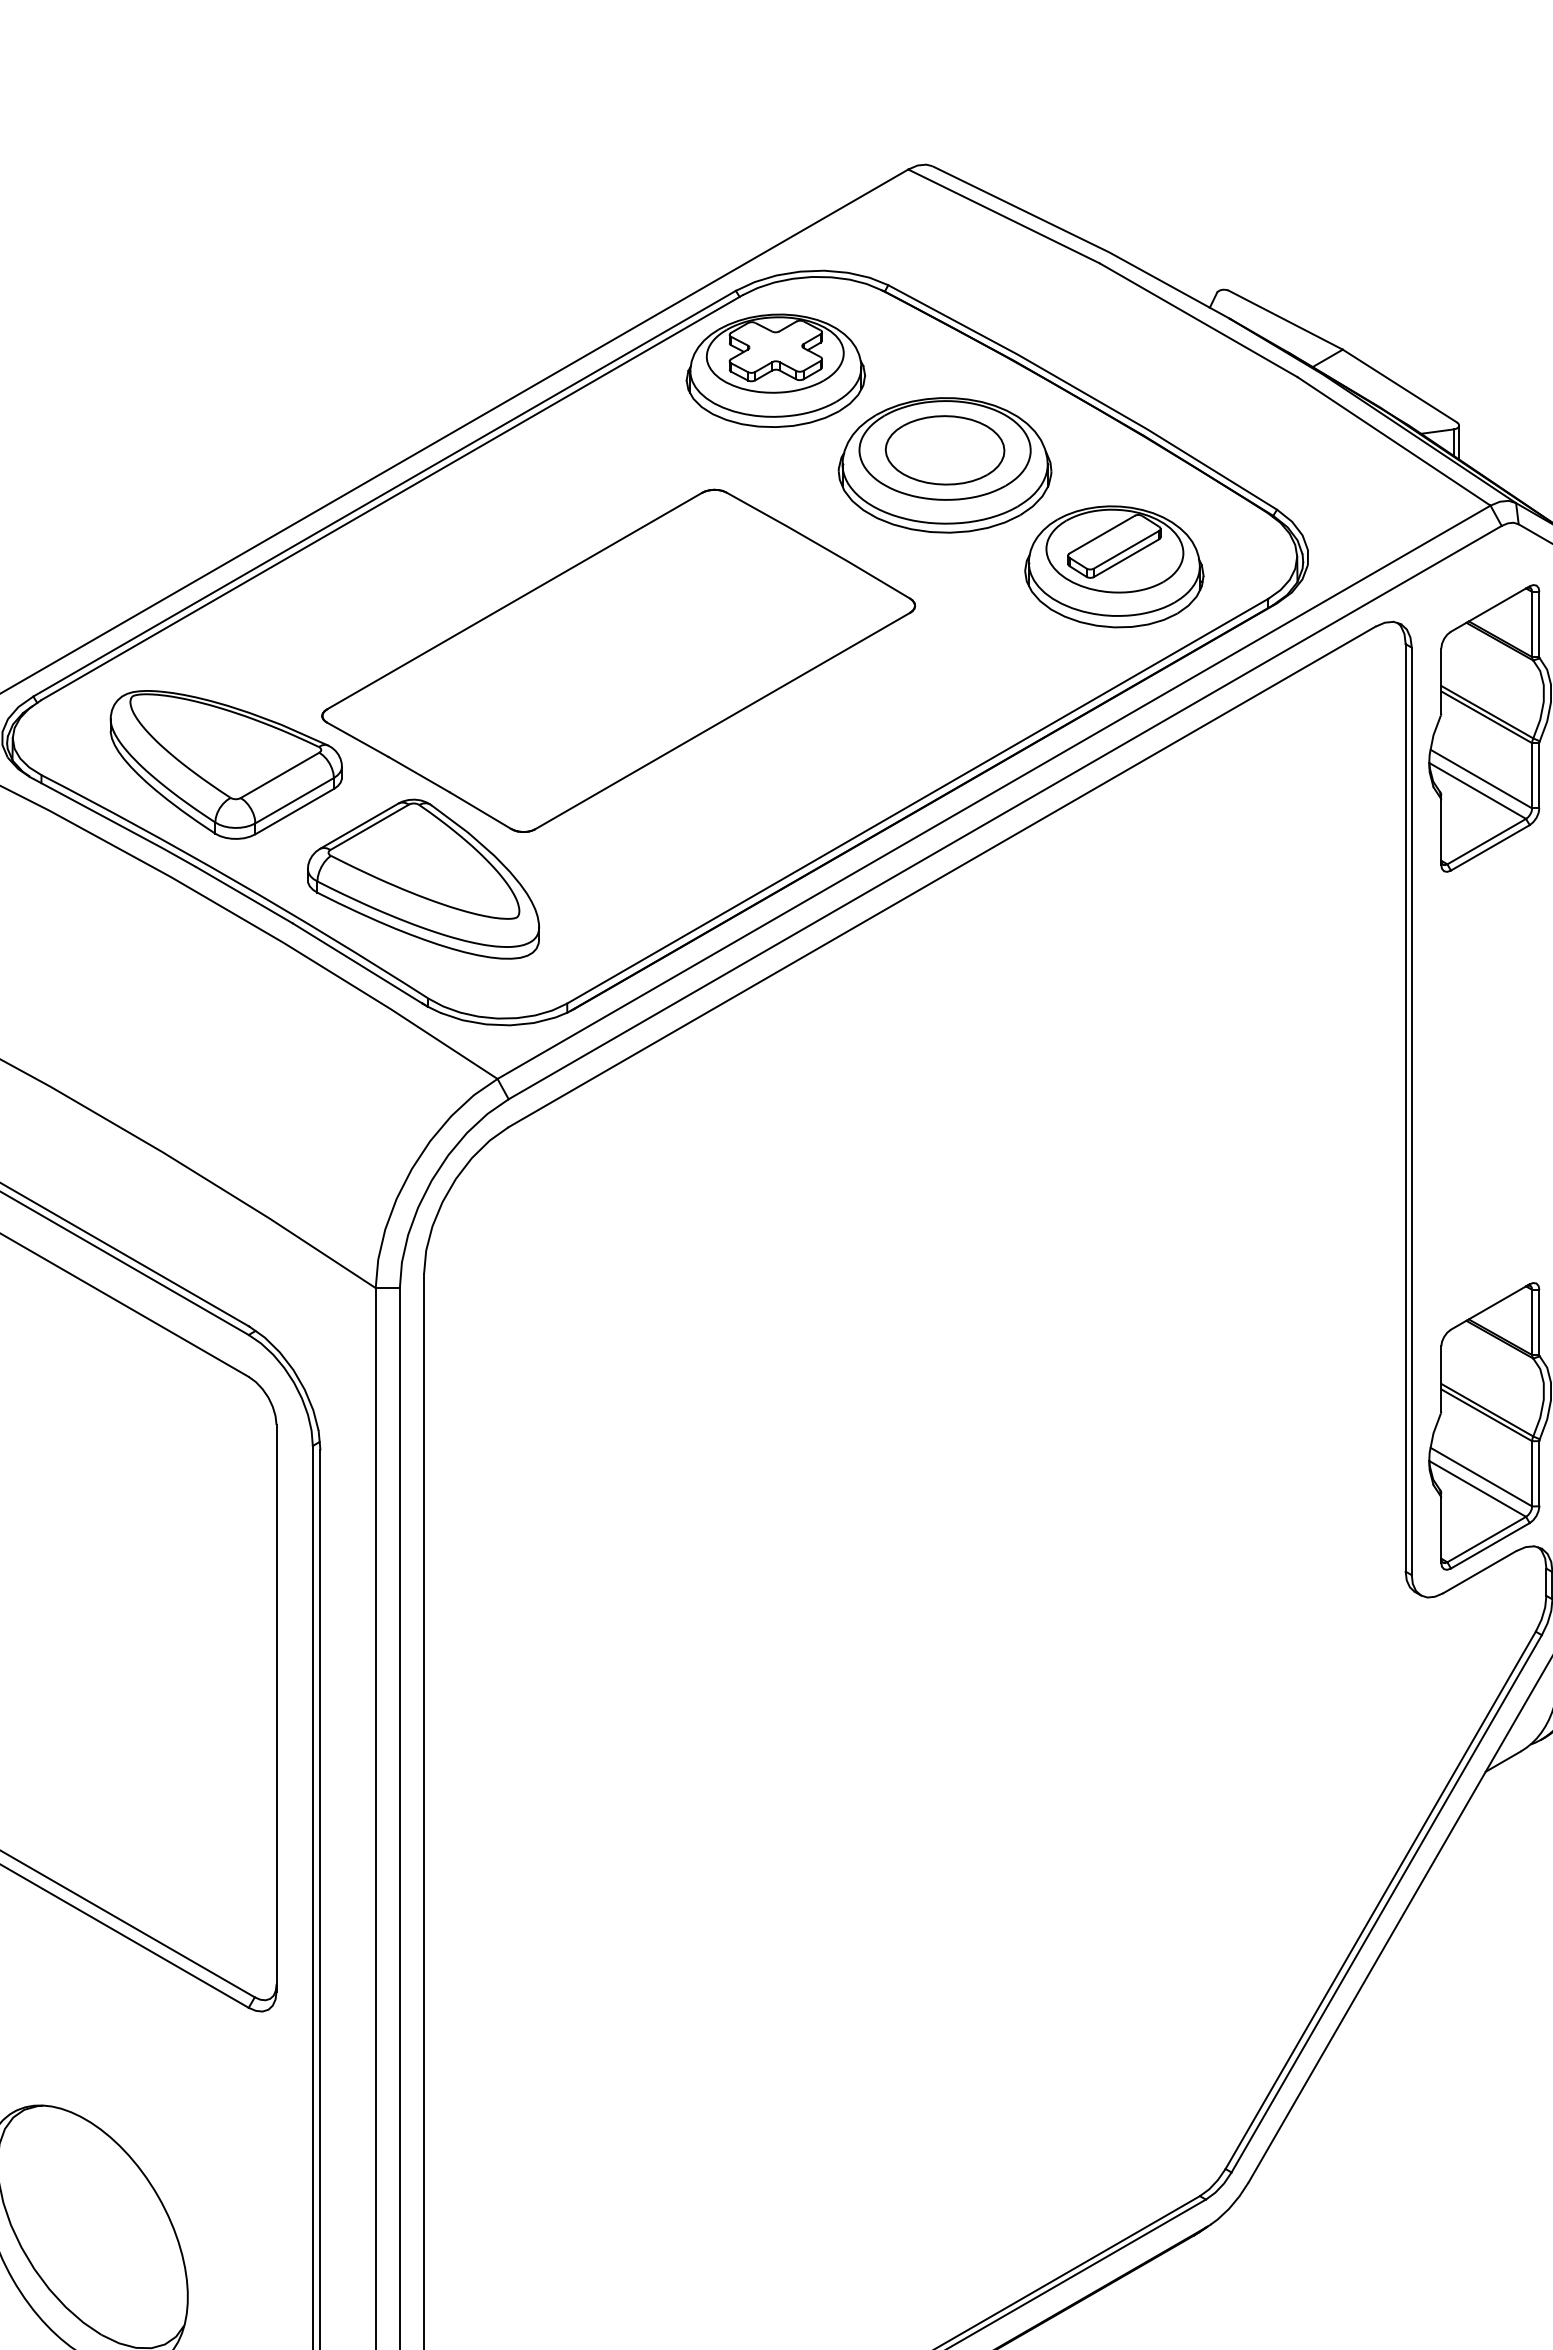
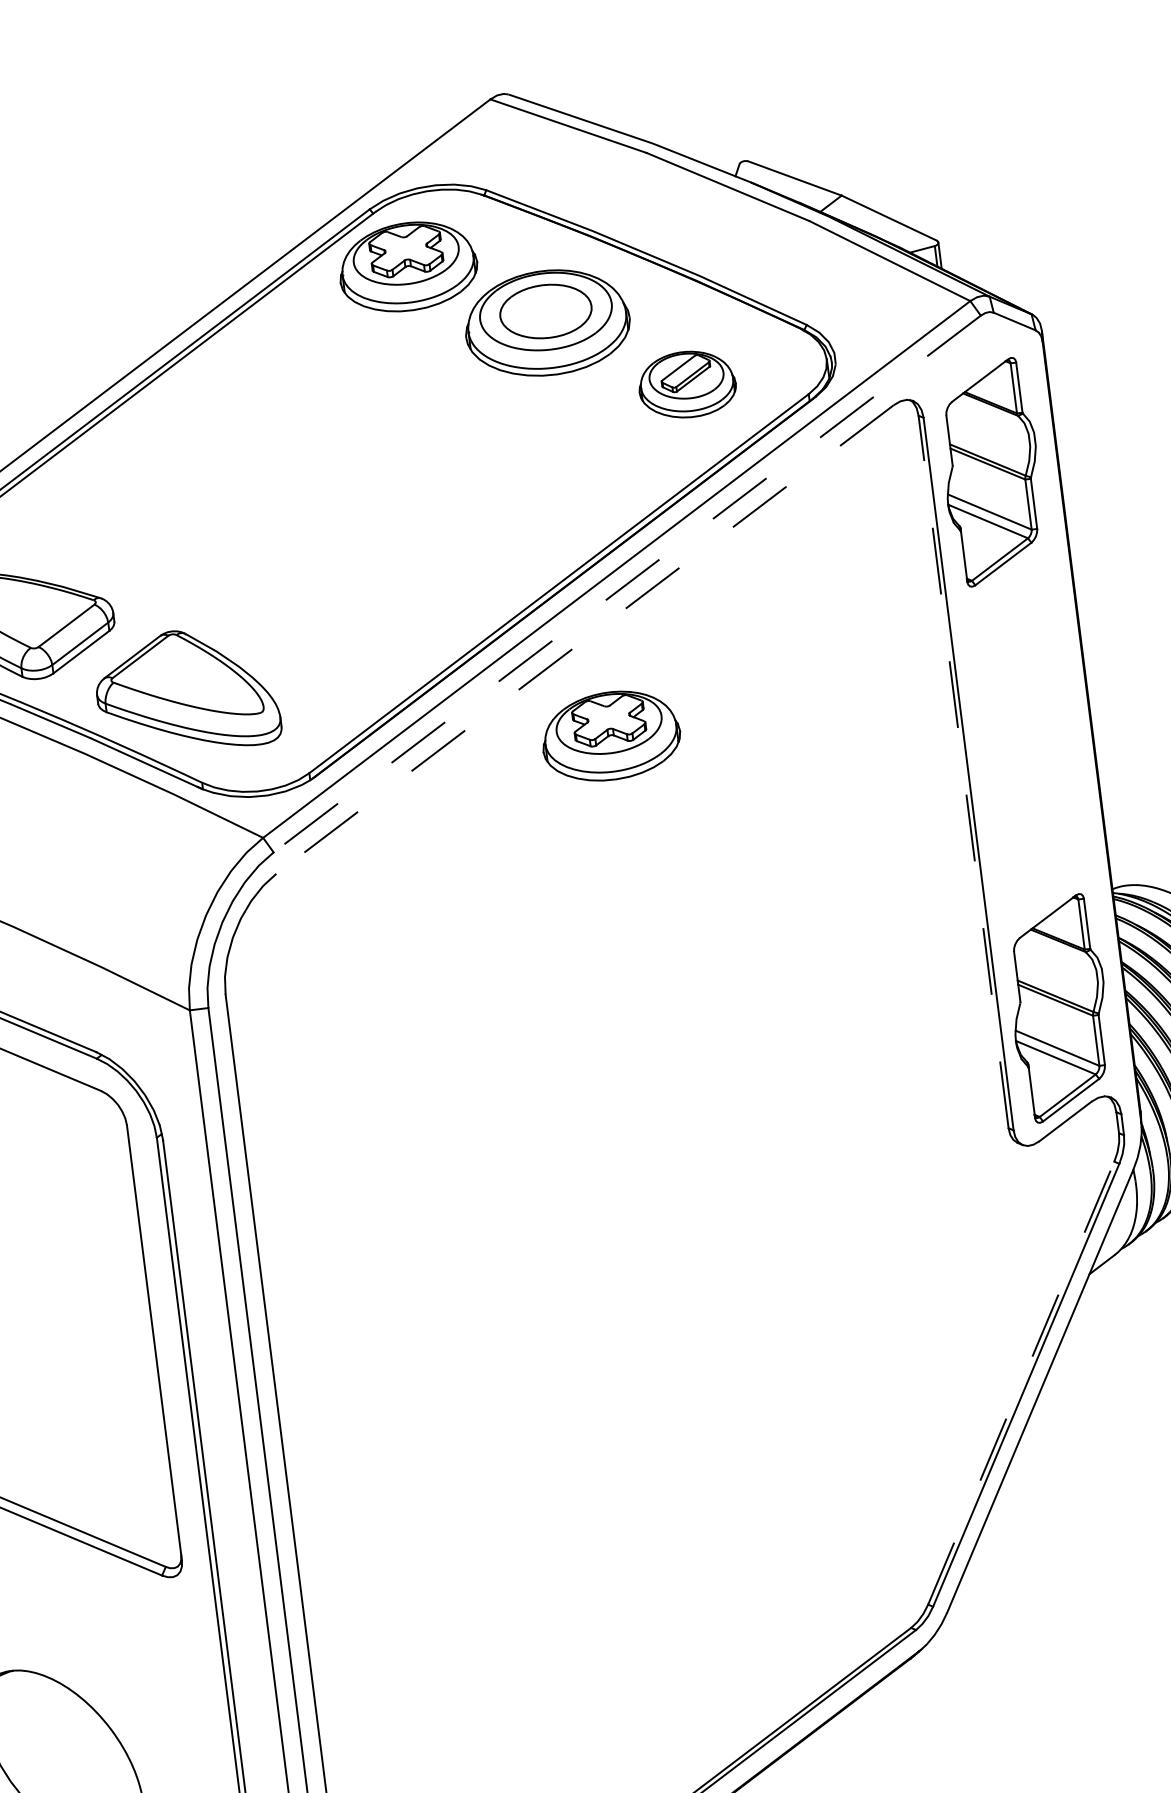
part: (1114, 566) -> (687, 384), size x0.7
part: (618, 660) -> (315, 504), removed
line: (1004, 812) -> (626, 584), solid -> dashed
line: (941, 877) -> (584, 640), solid -> dashed
part: (959, 1004) -> (610, 735), added
line: (1405, 1107) -> (963, 771), solid -> dashed
line: (1380, 1899) -> (1021, 1382), solid -> dashed

